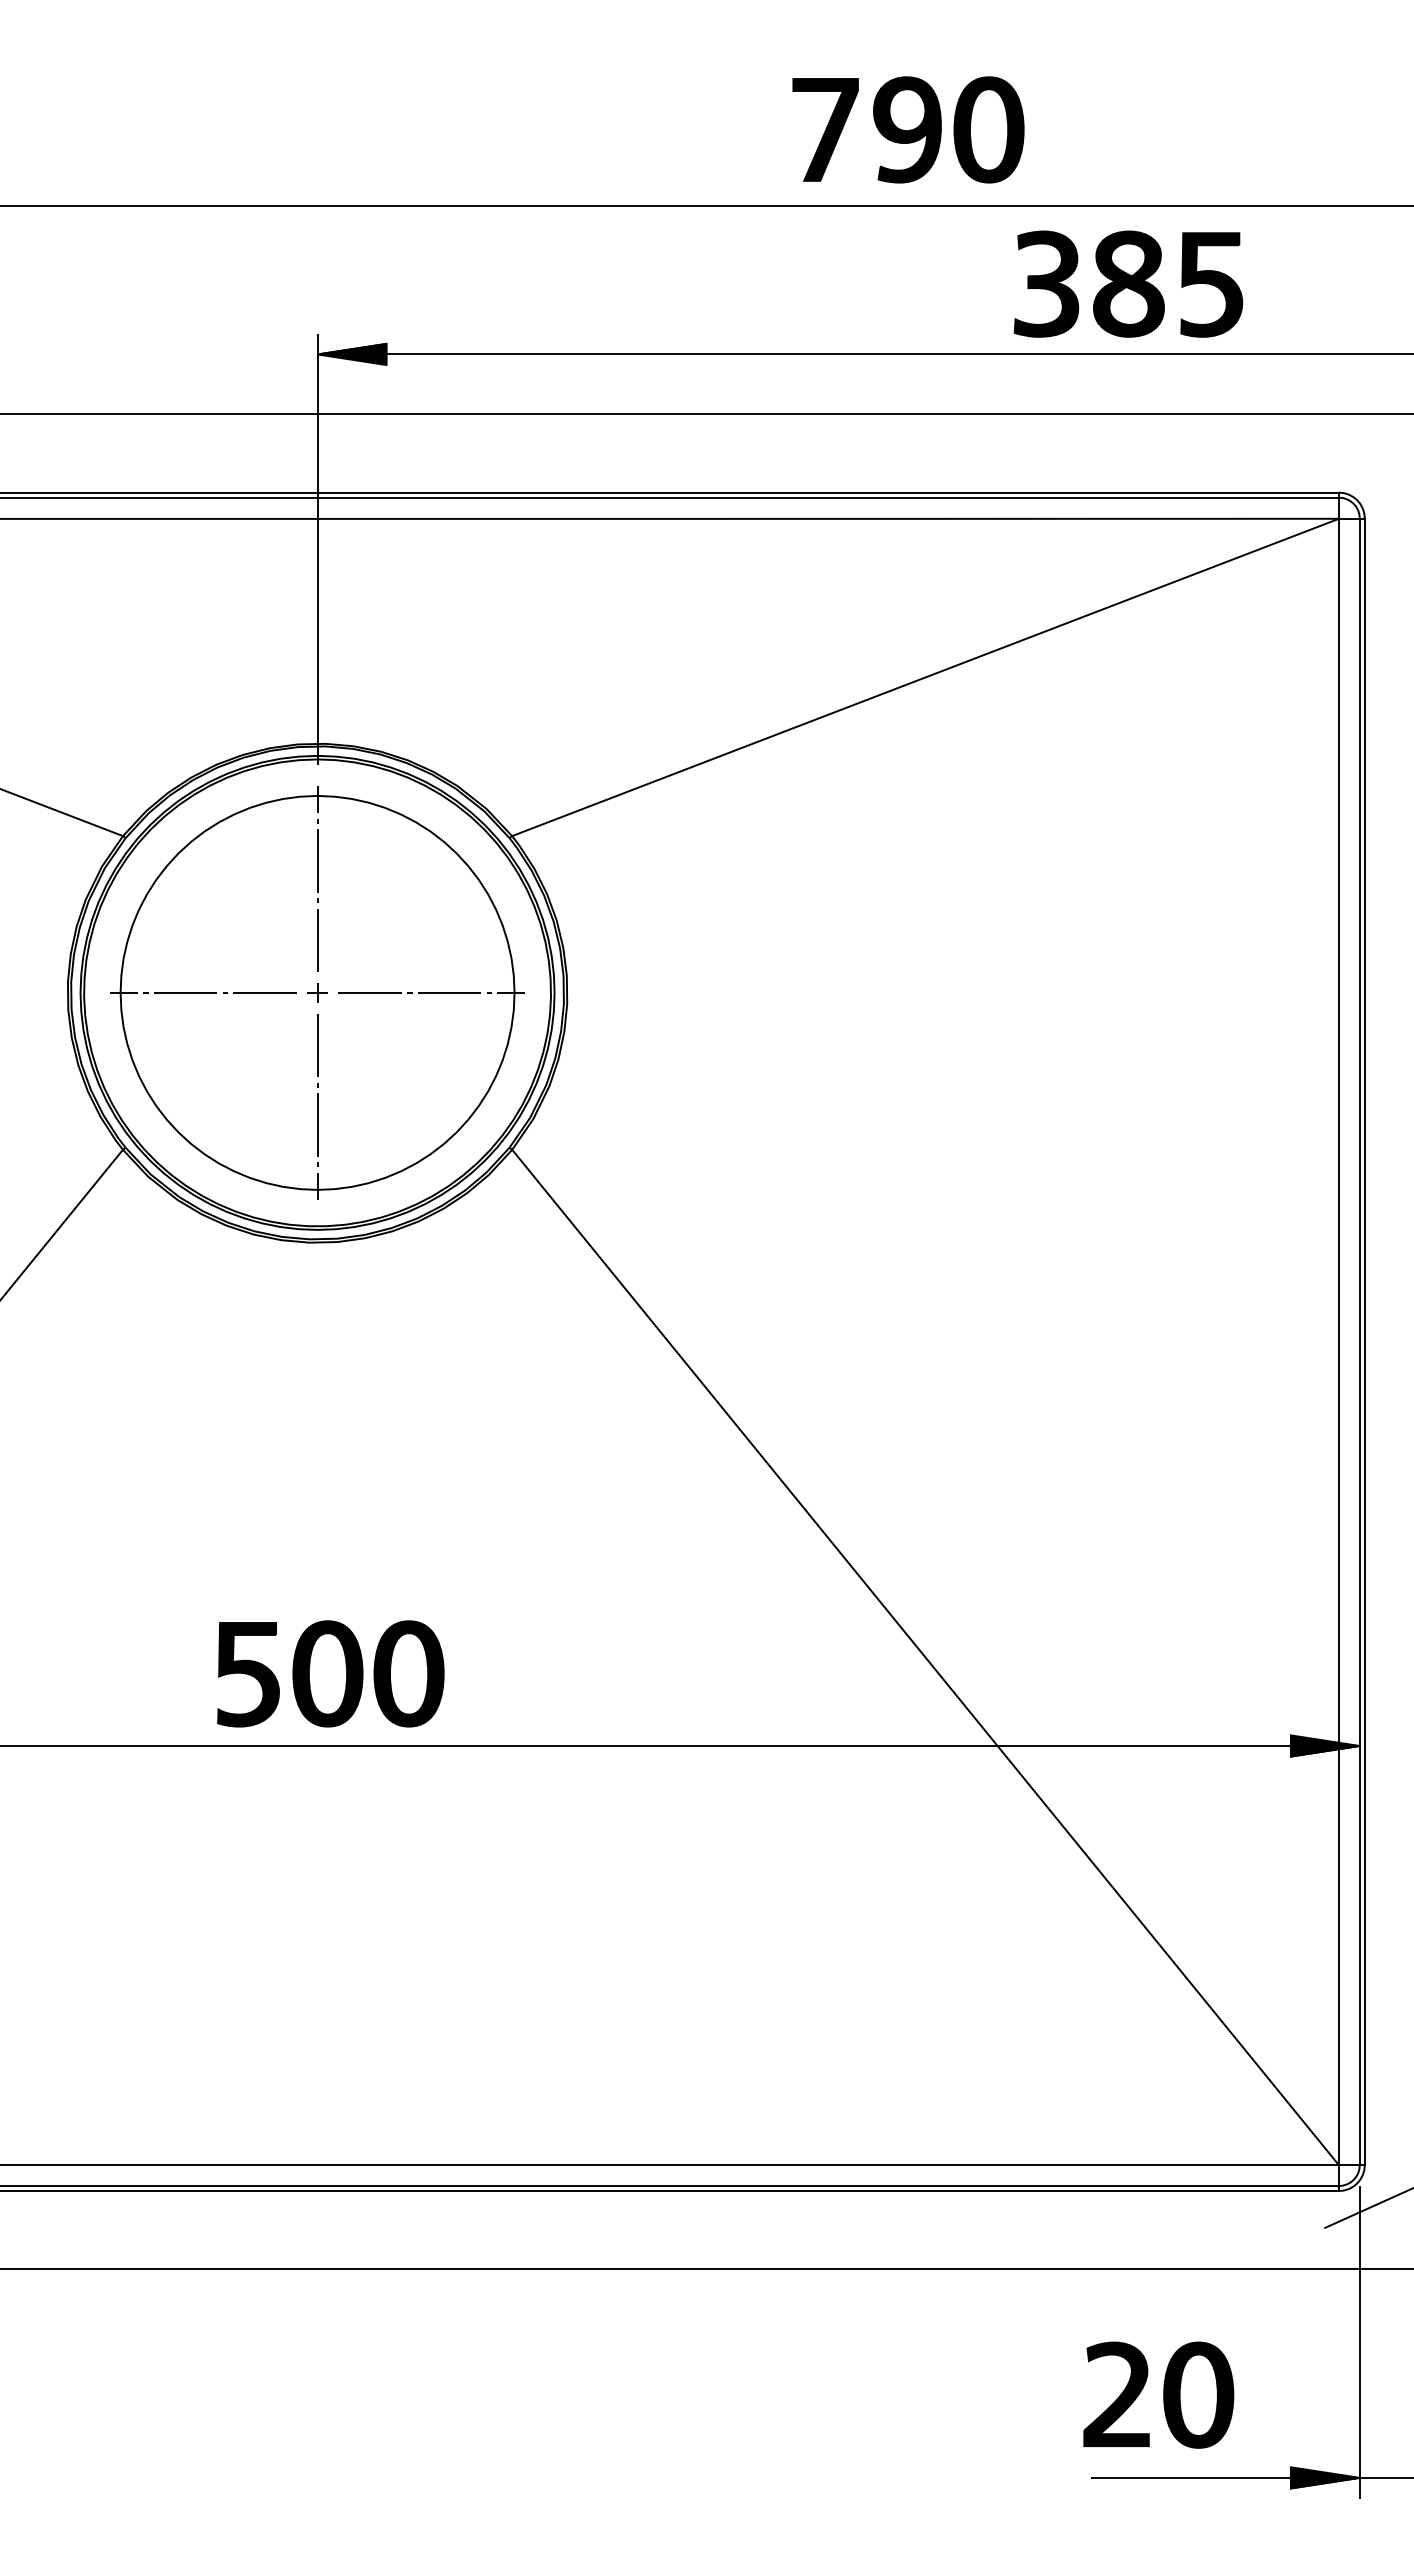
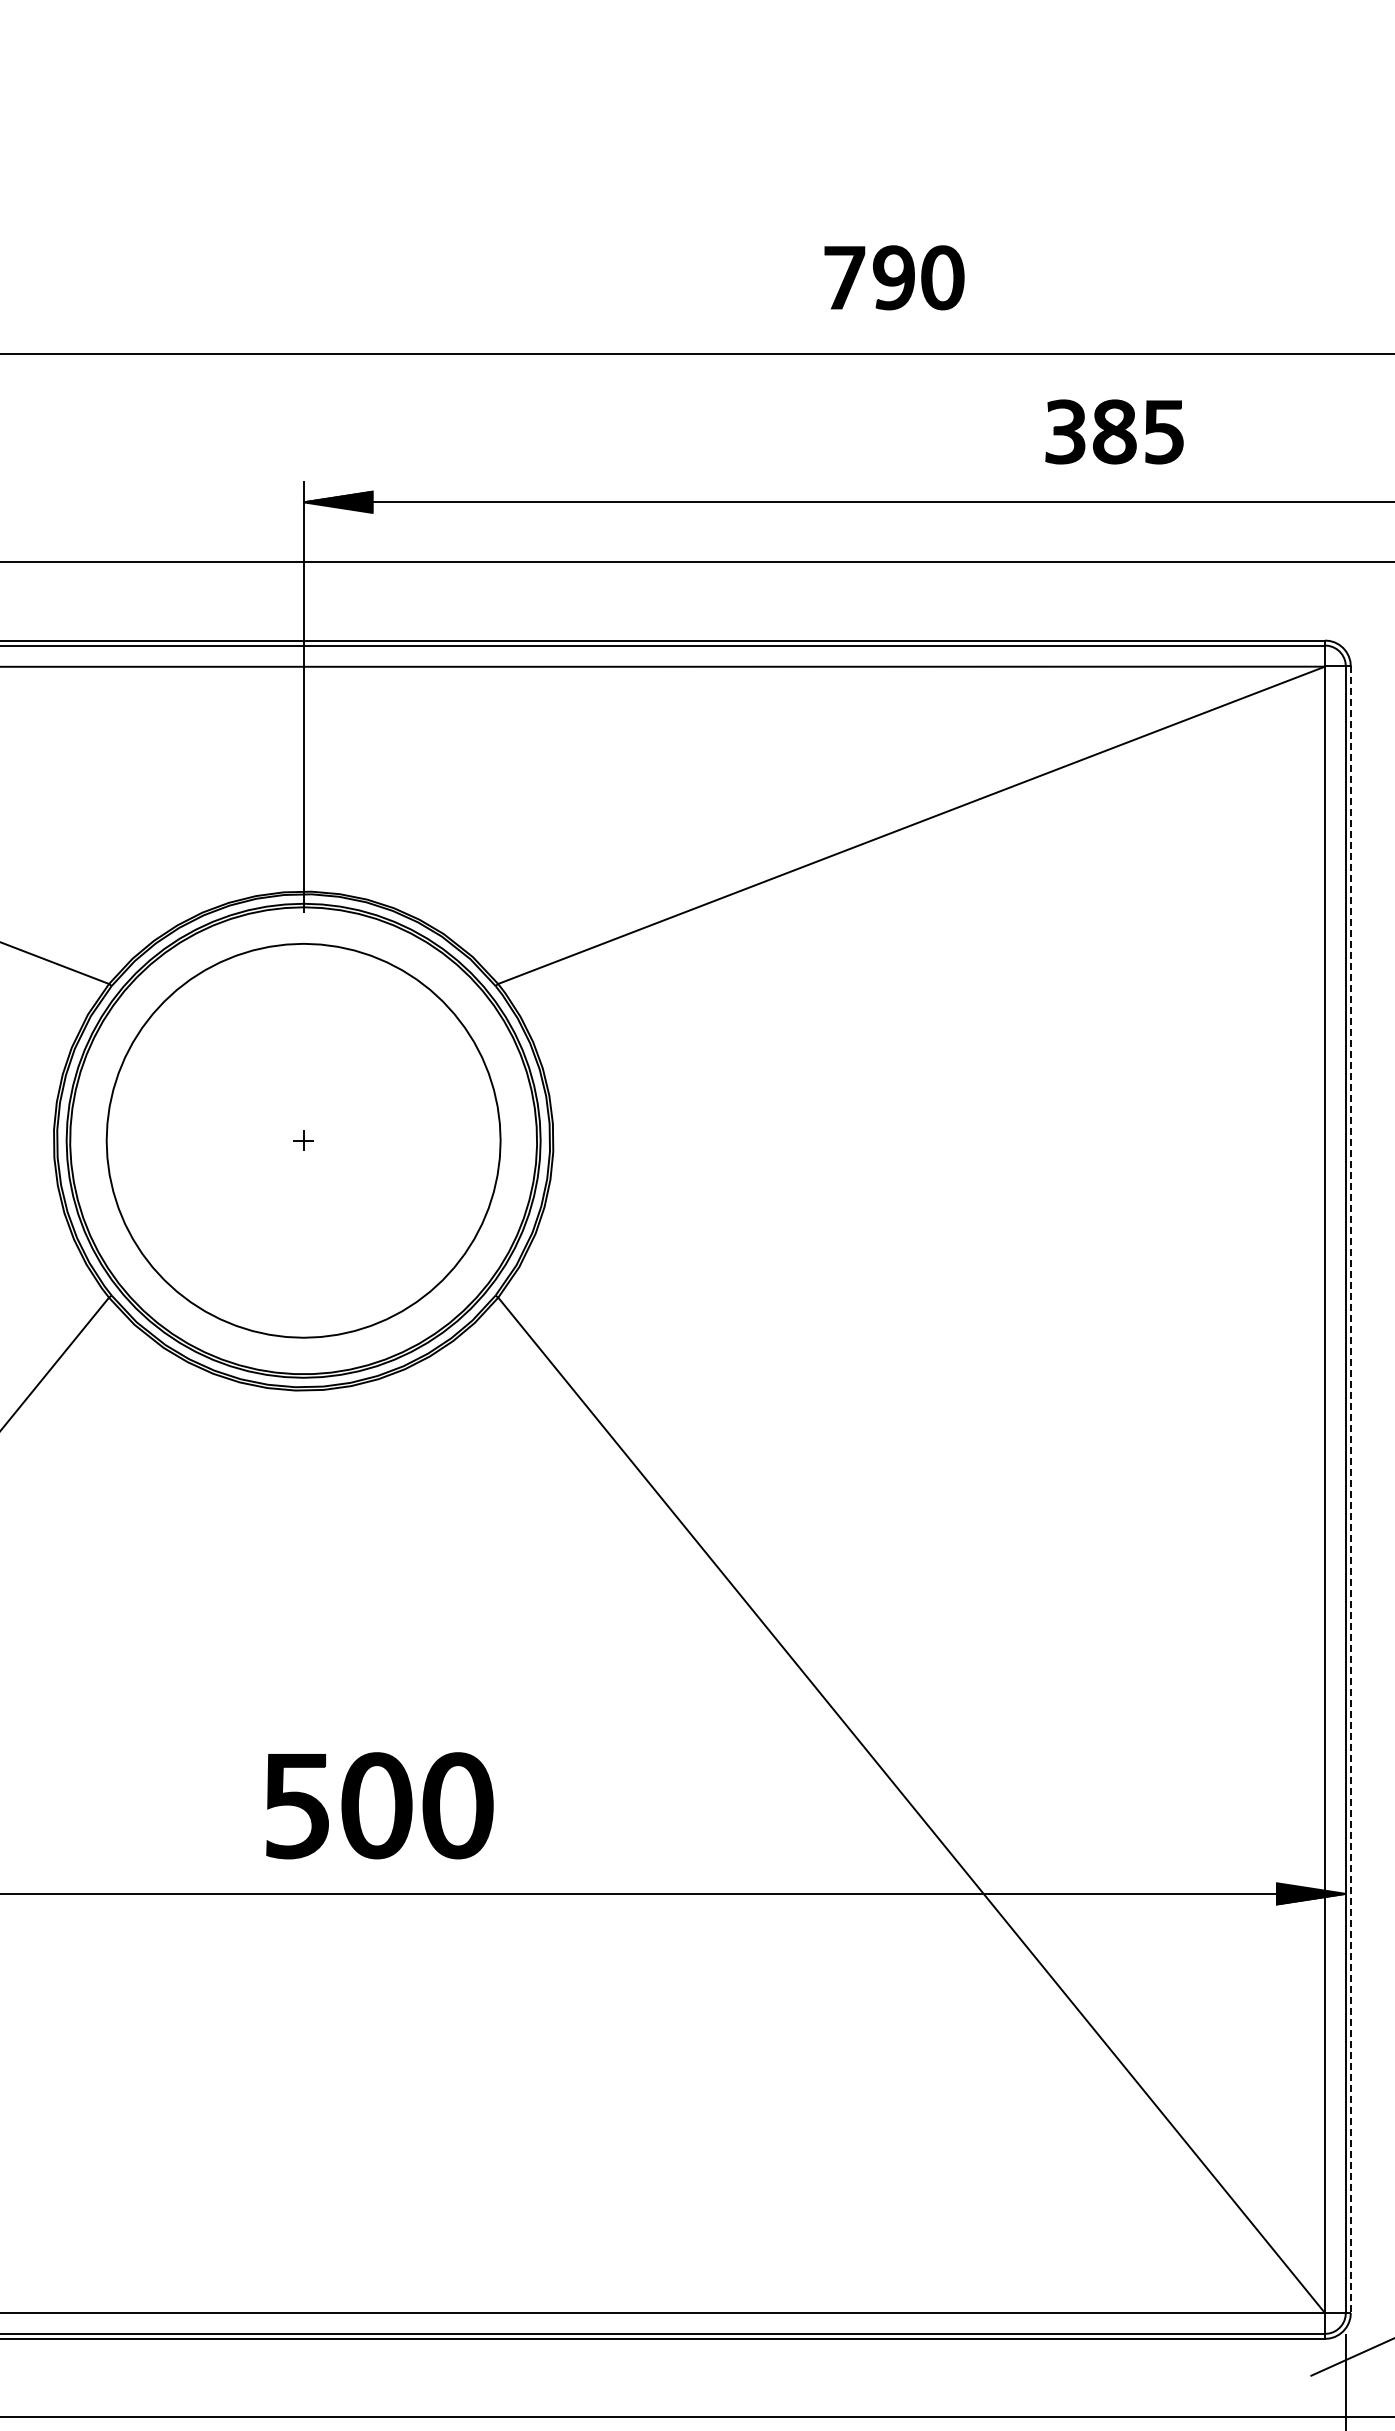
part: (908, 129) -> (894, 277), size x0.6
part: (1128, 283) -> (1114, 431), size x0.6
line: (317, 878) -> (303, 1026), removed
line: (203, 992) -> (189, 1140), removed
line: (431, 992) -> (417, 1140), removed
line: (317, 1106) -> (303, 1254), removed
line: (1364, 1342) -> (1350, 1490), solid -> dashed
part: (330, 1673) -> (379, 1805), moved

